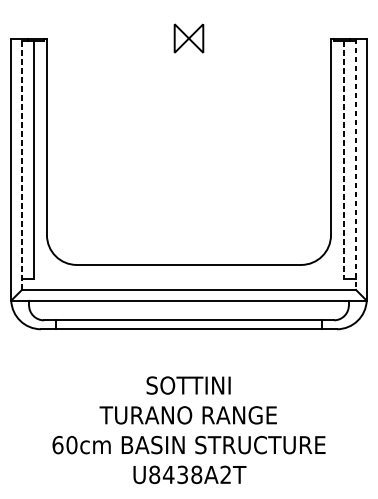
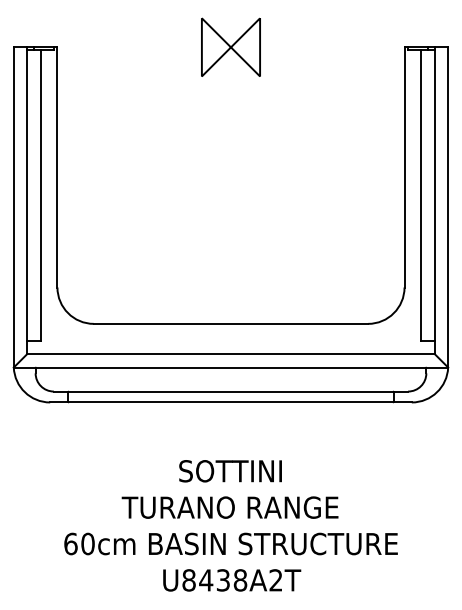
part: (188, 37) -> (230, 46), size x1.67
line: (344, 159) -> (420, 195), dashed -> solid
line: (21, 163) -> (26, 200), dashed -> solid
line: (356, 163) -> (435, 200), dashed -> solid

